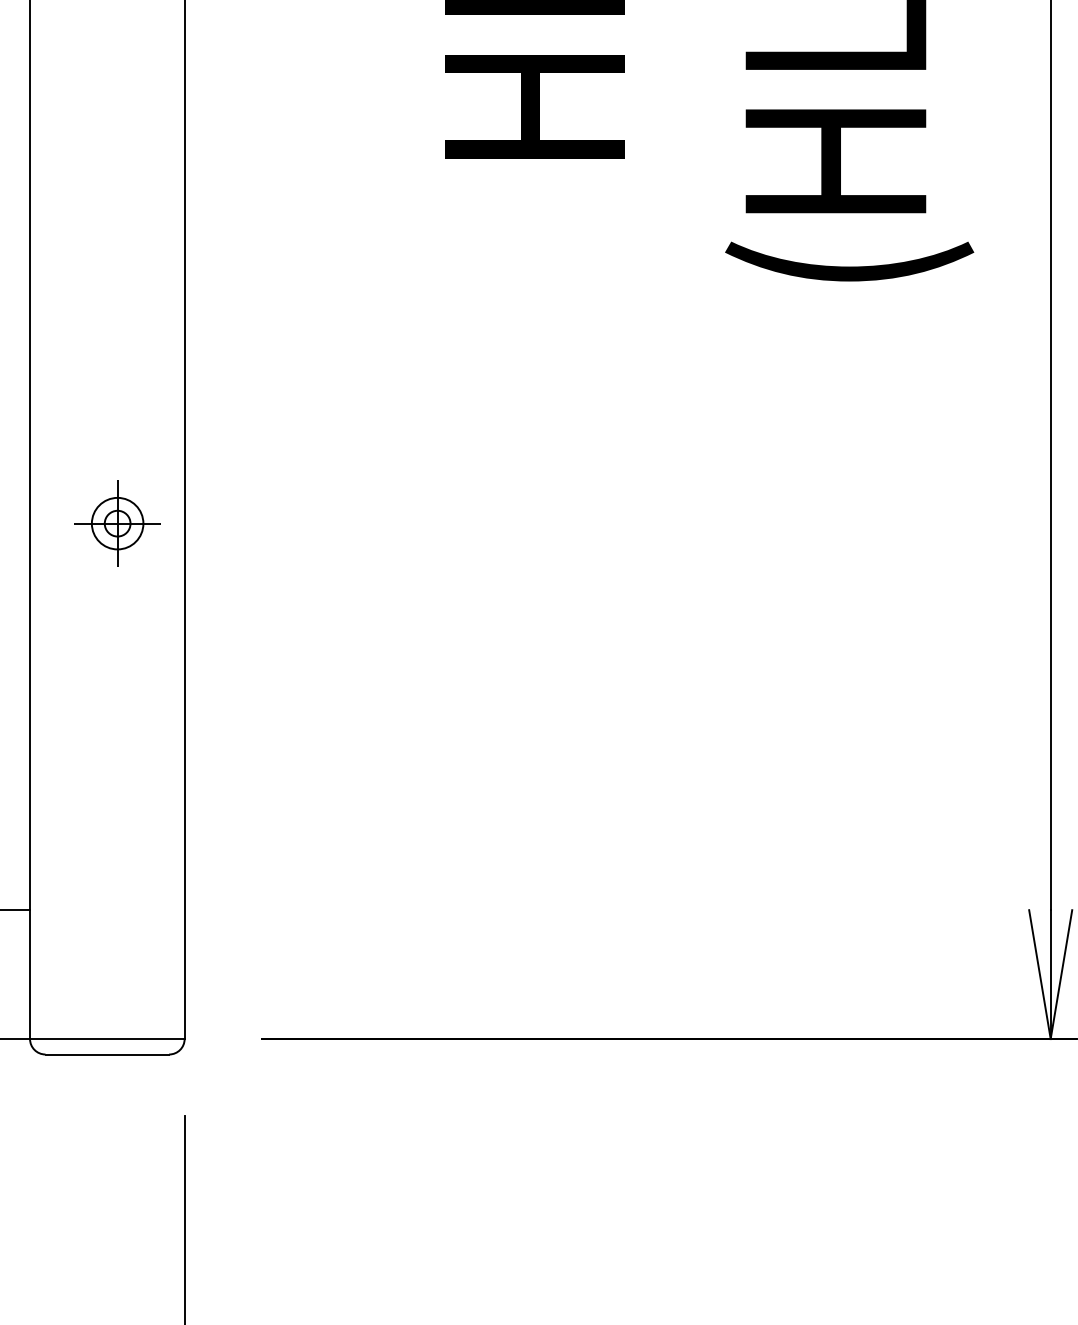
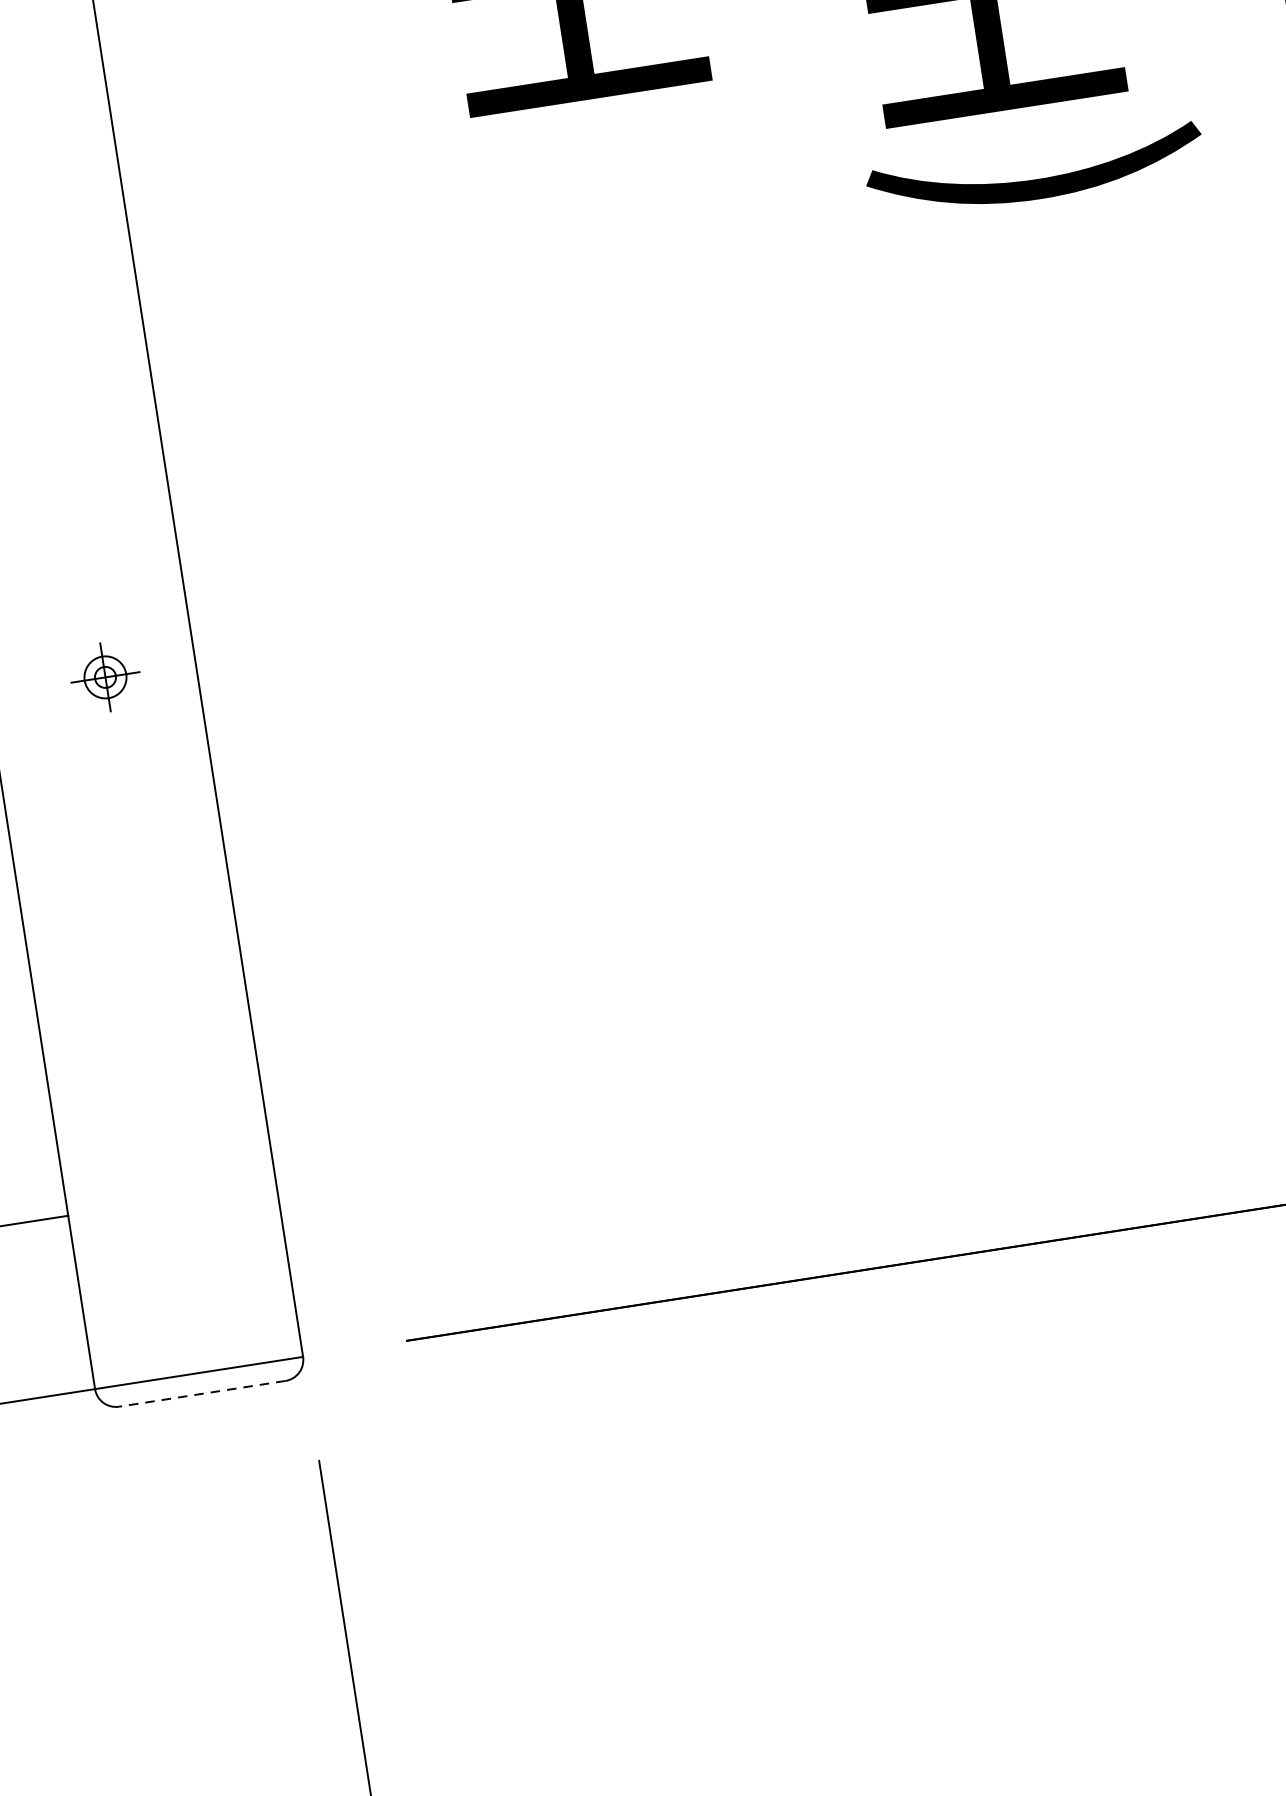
part: (117, 523) -> (105, 677), size x0.6
line: (107, 1054) -> (202, 1393), solid -> dashed

